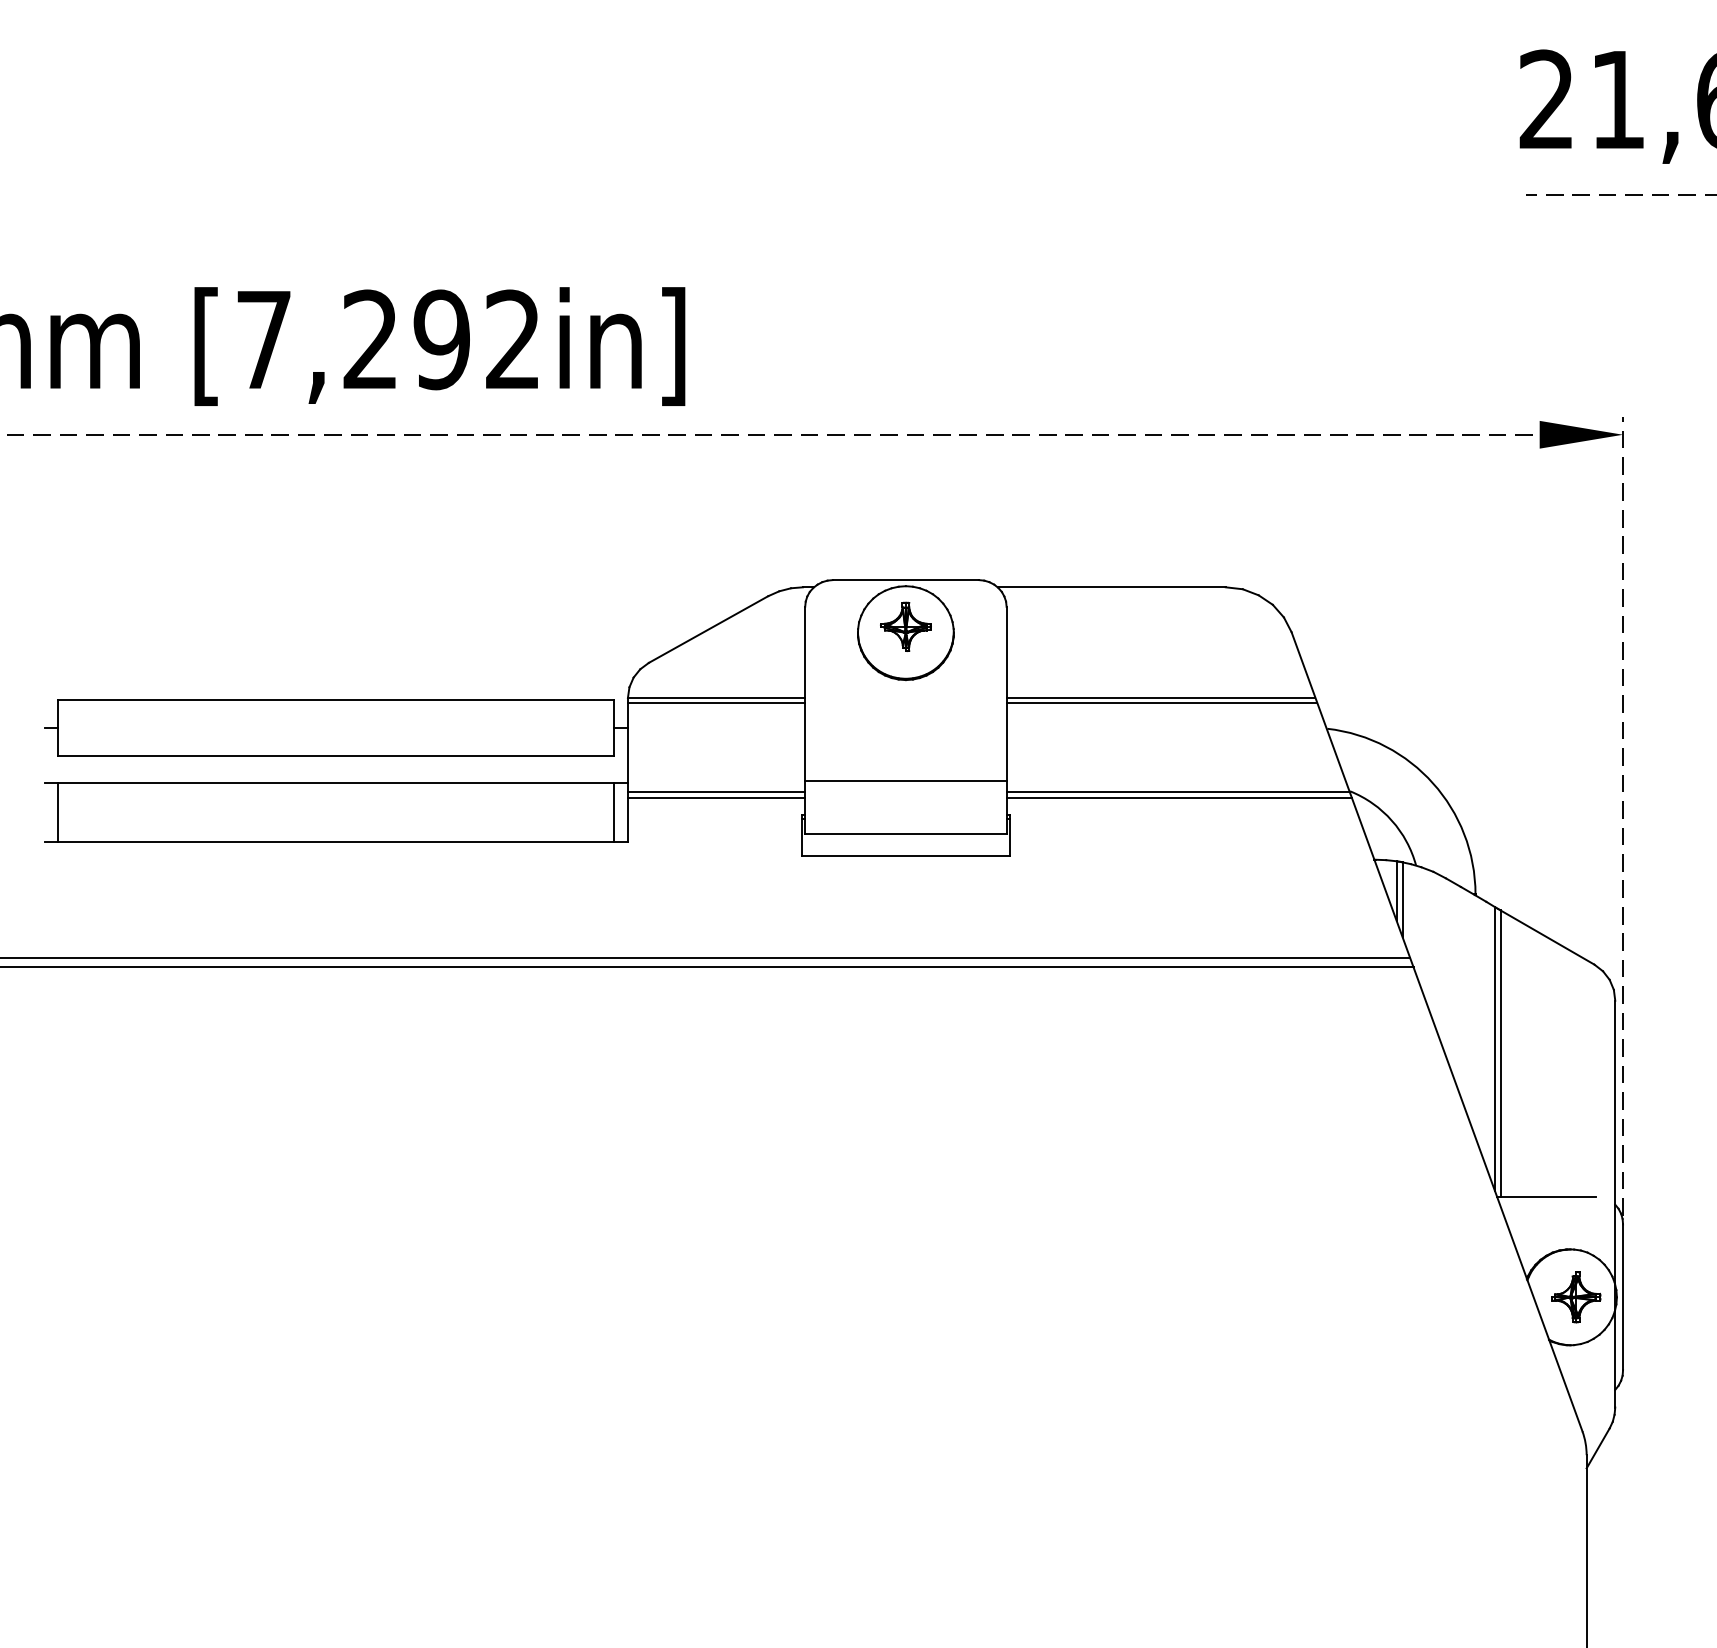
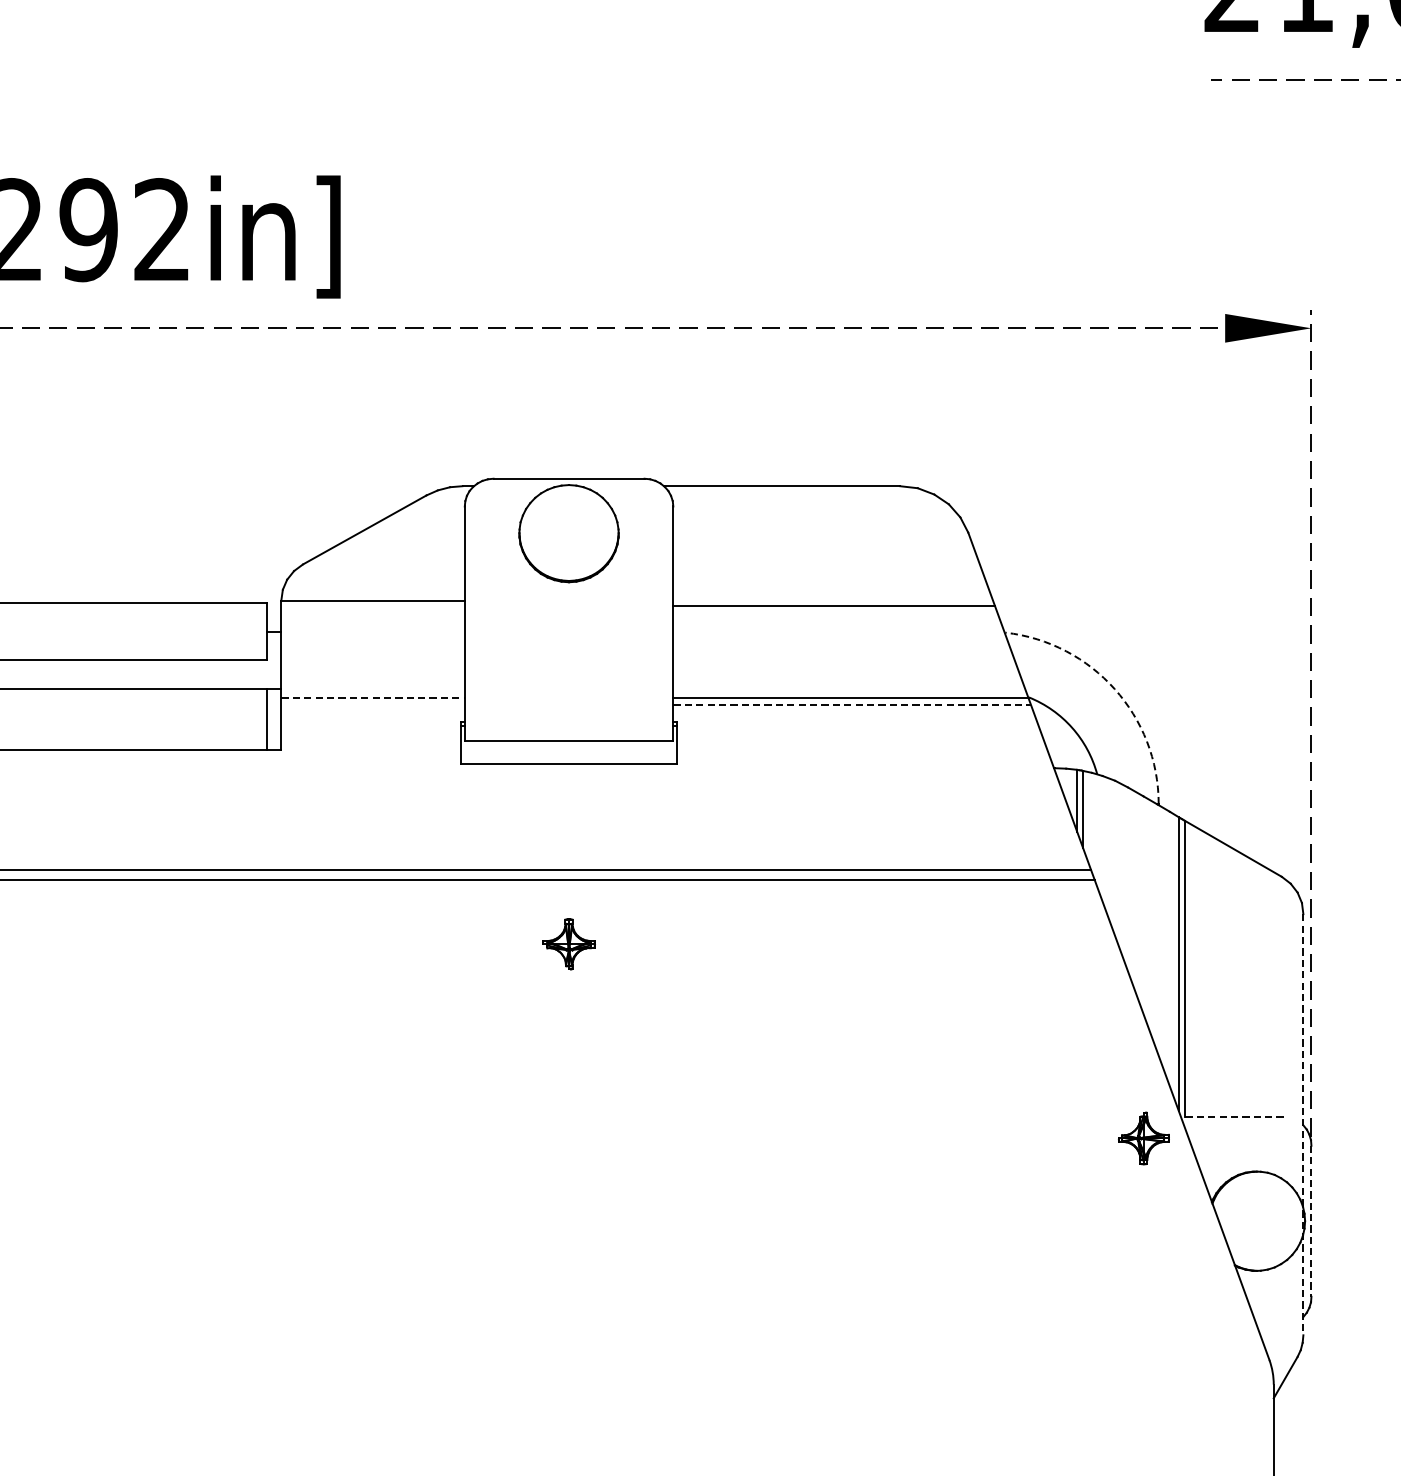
part: (905, 626) -> (568, 943), moved
line: (1160, 698) -> (832, 601), removed
line: (716, 702) -> (372, 605), removed
line: (905, 781) -> (568, 687), removed
arc: (1433, 783) -> (1115, 689), solid -> dashed
line: (716, 792) -> (372, 698), solid -> dashed
line: (716, 798) -> (372, 704), removed
line: (1179, 798) -> (852, 704), solid -> dashed
line: (1546, 1196) -> (1232, 1116), solid -> dashed
line: (1615, 1204) -> (1303, 1125), solid -> dashed
part: (1576, 1297) -> (1144, 1138), moved
line: (1623, 1297) -> (1311, 1221), solid -> dashed

